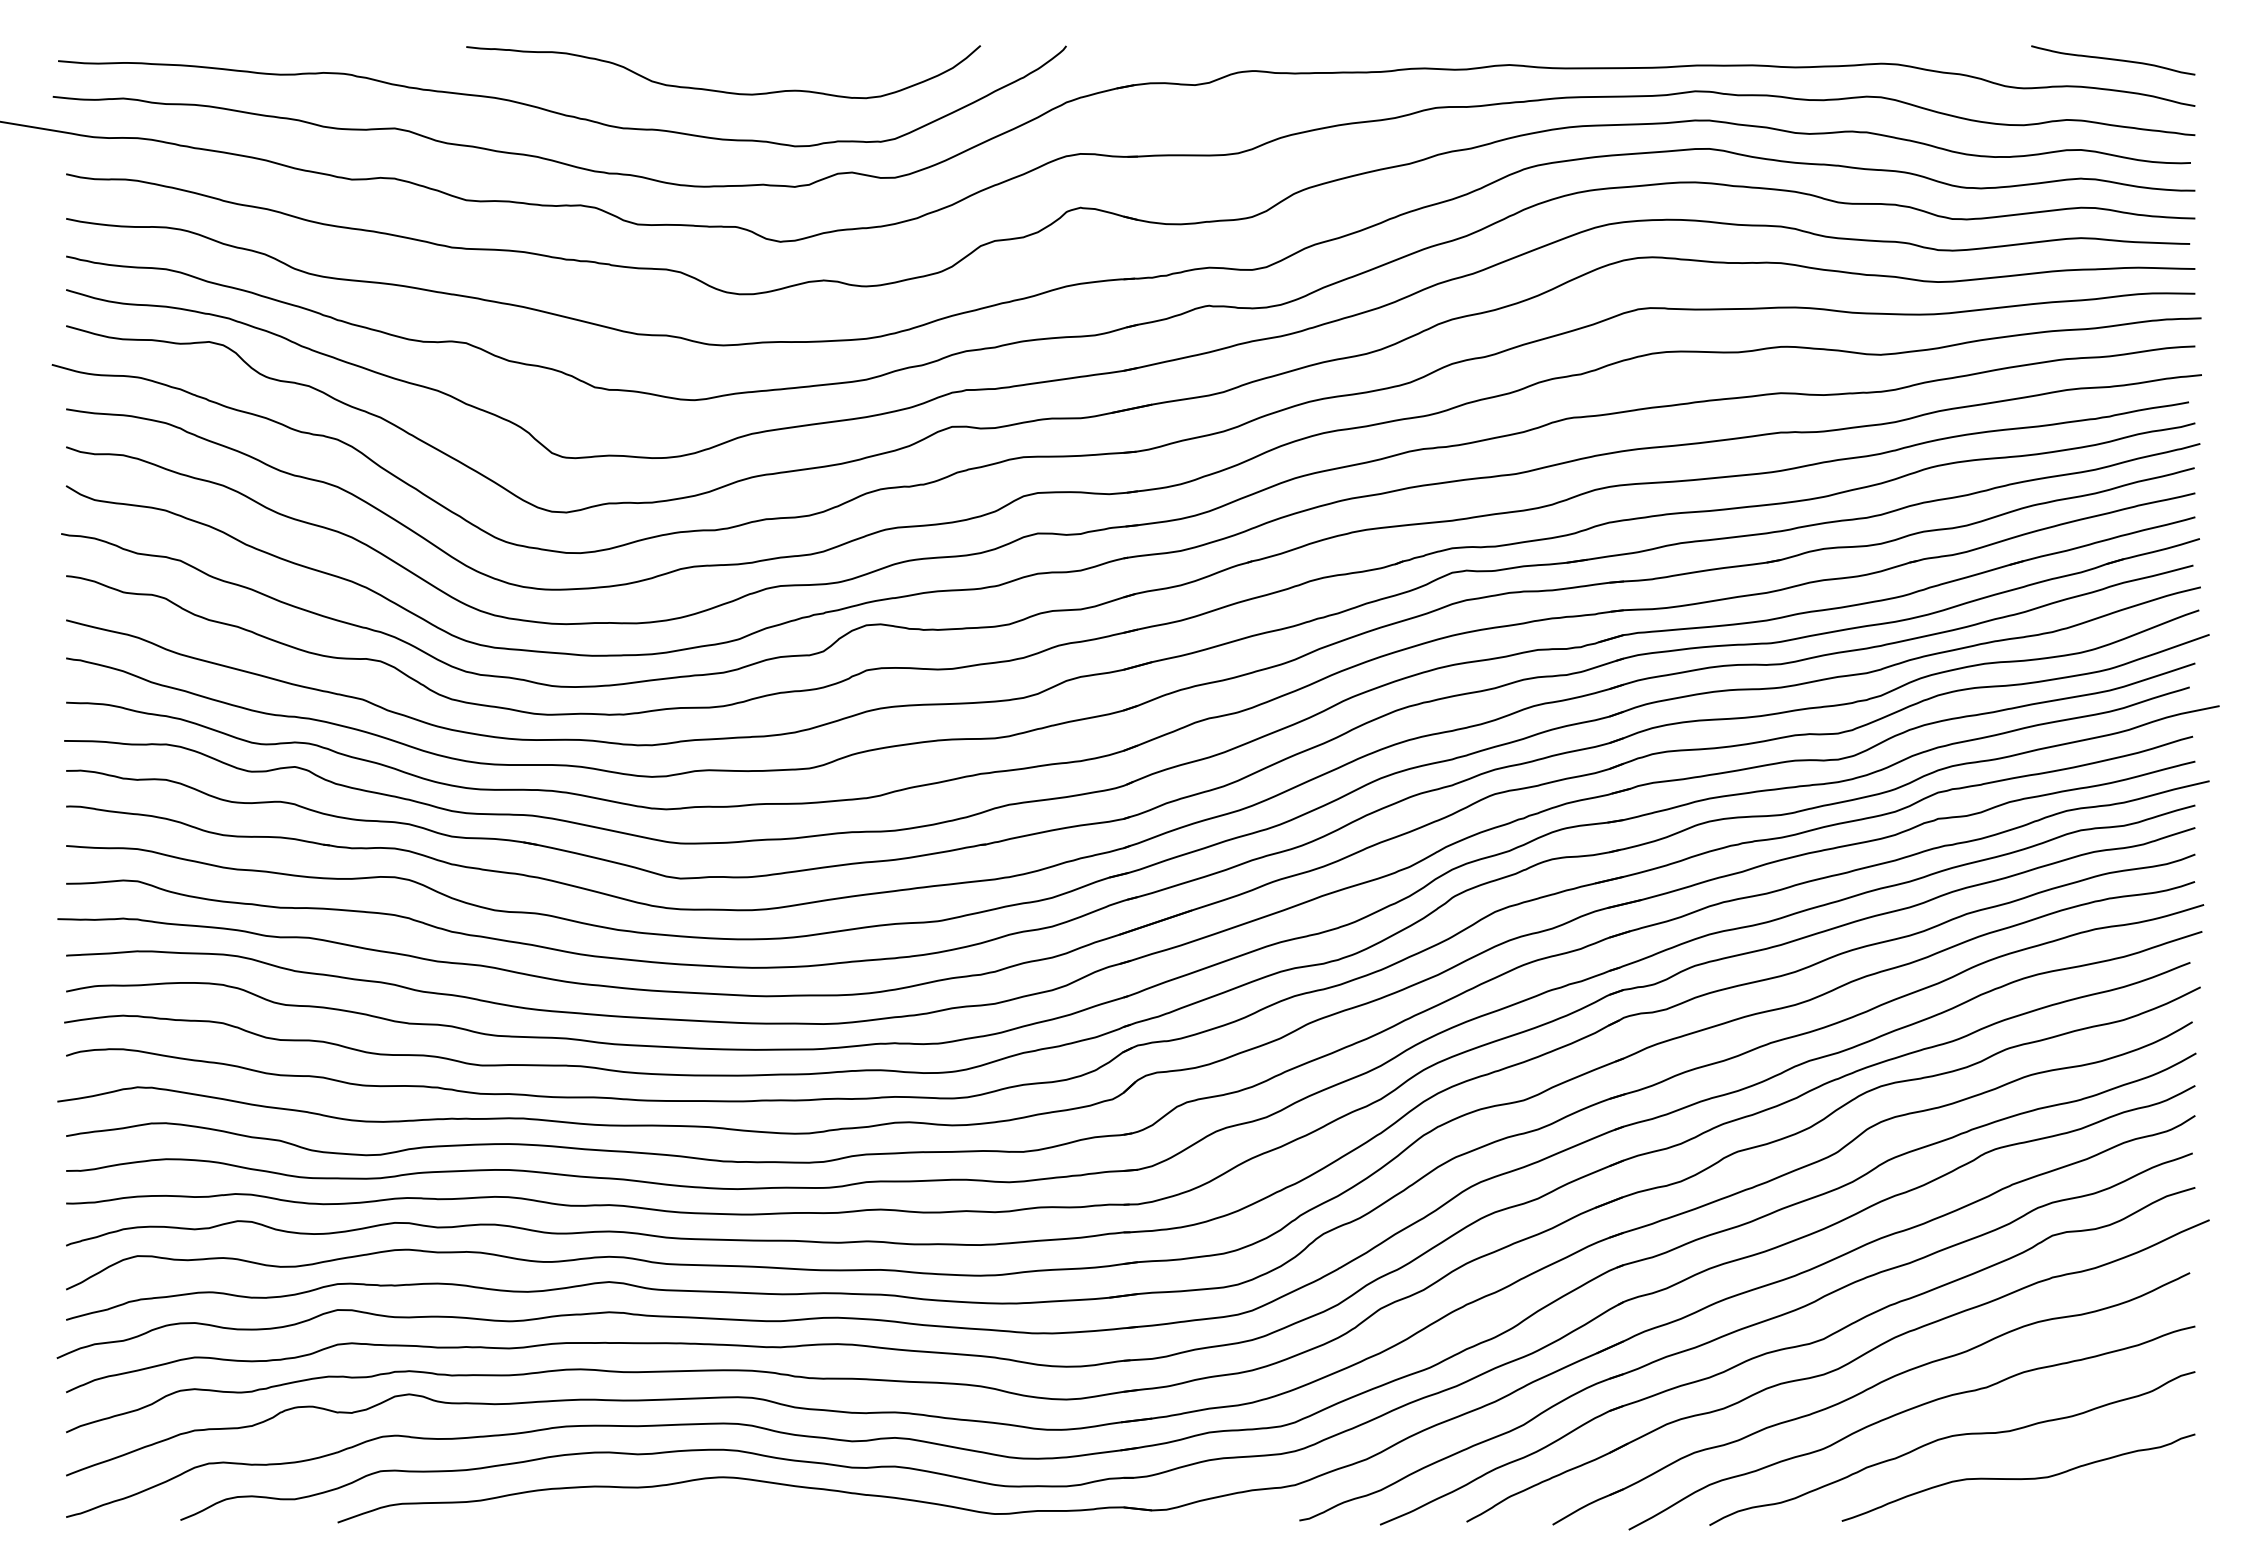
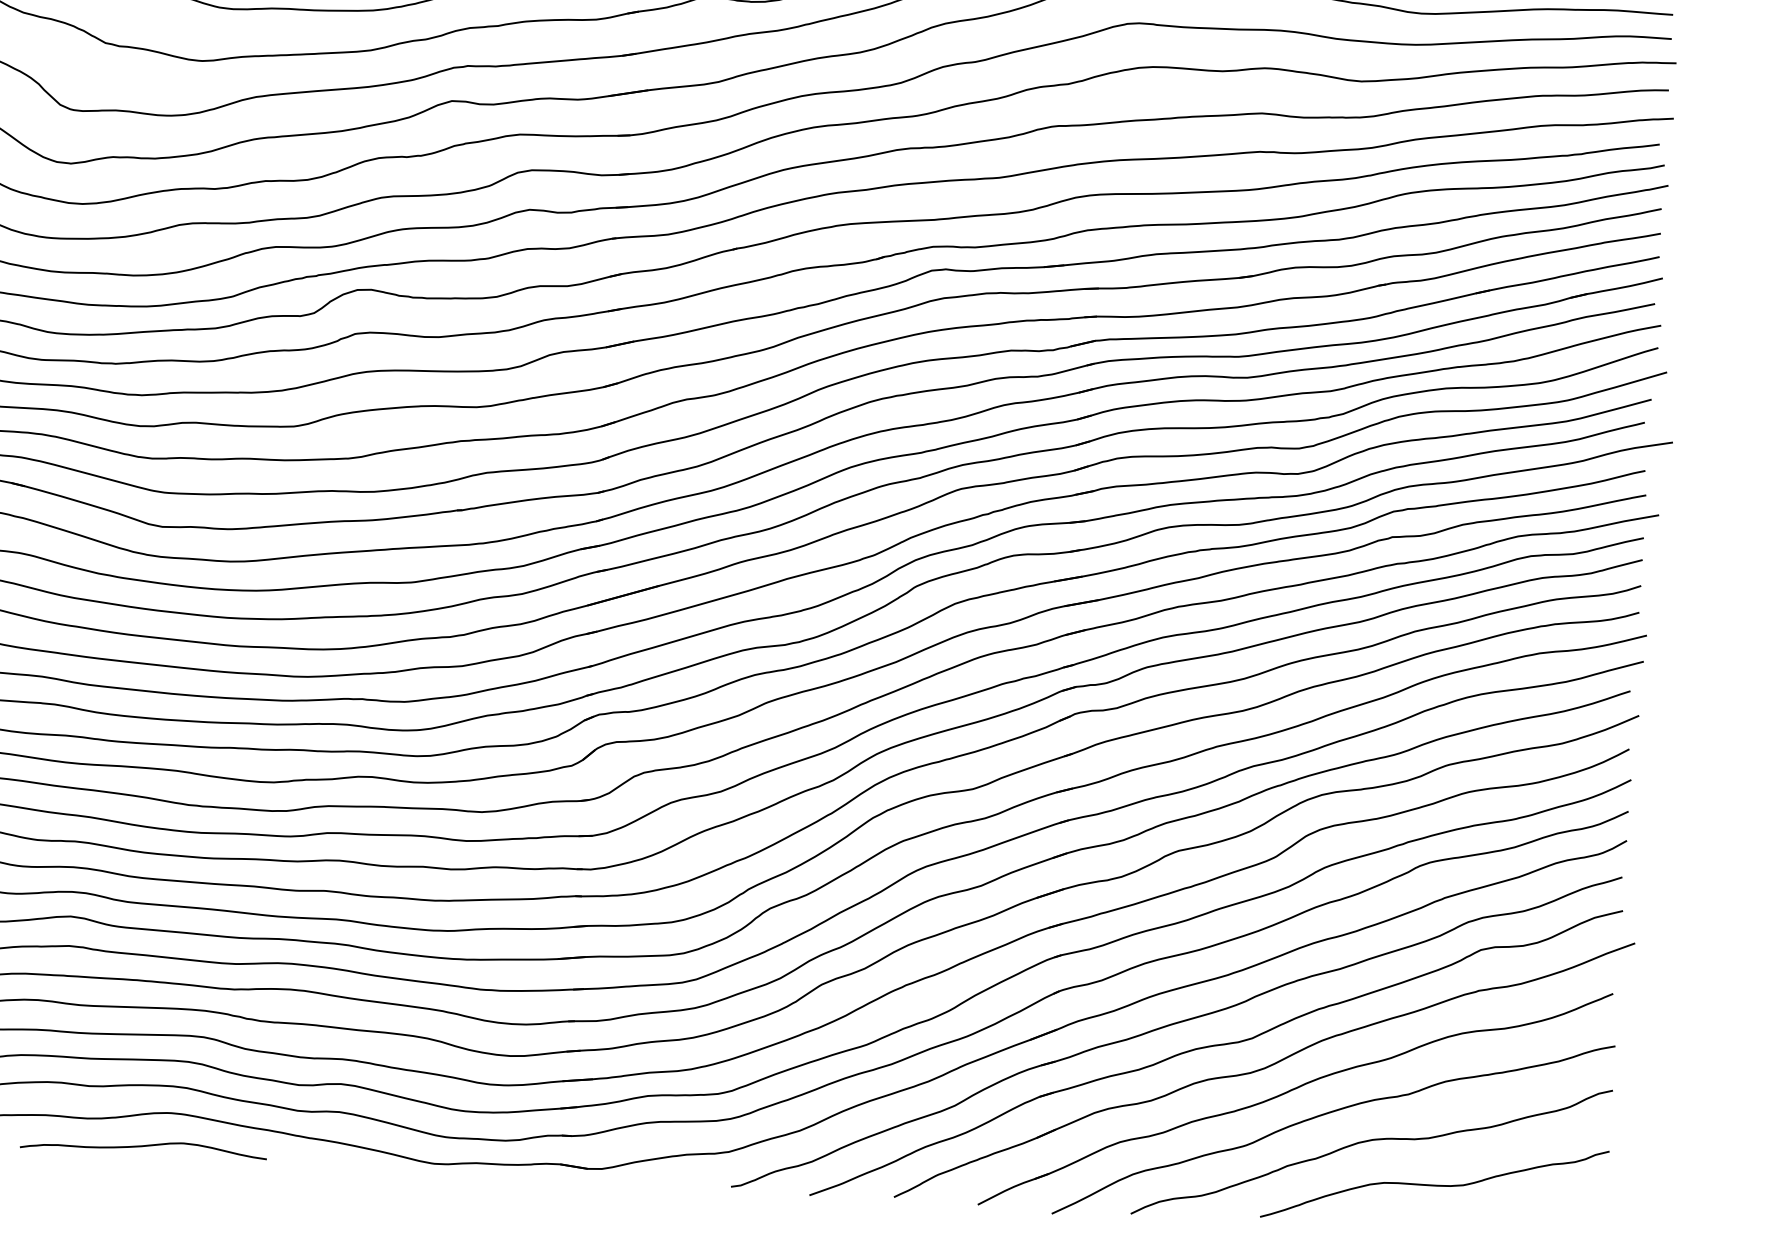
curve: (696, 1513) -> (143, 1147), added

